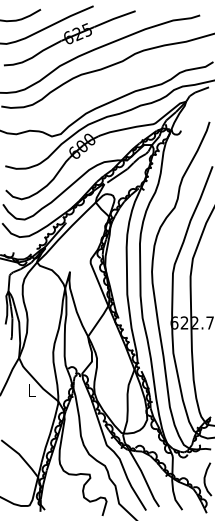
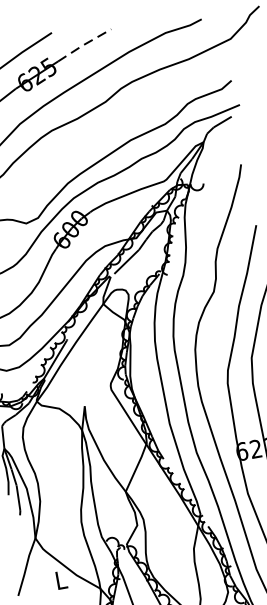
line: (114, 18) -> (83, 44), solid -> dashed

